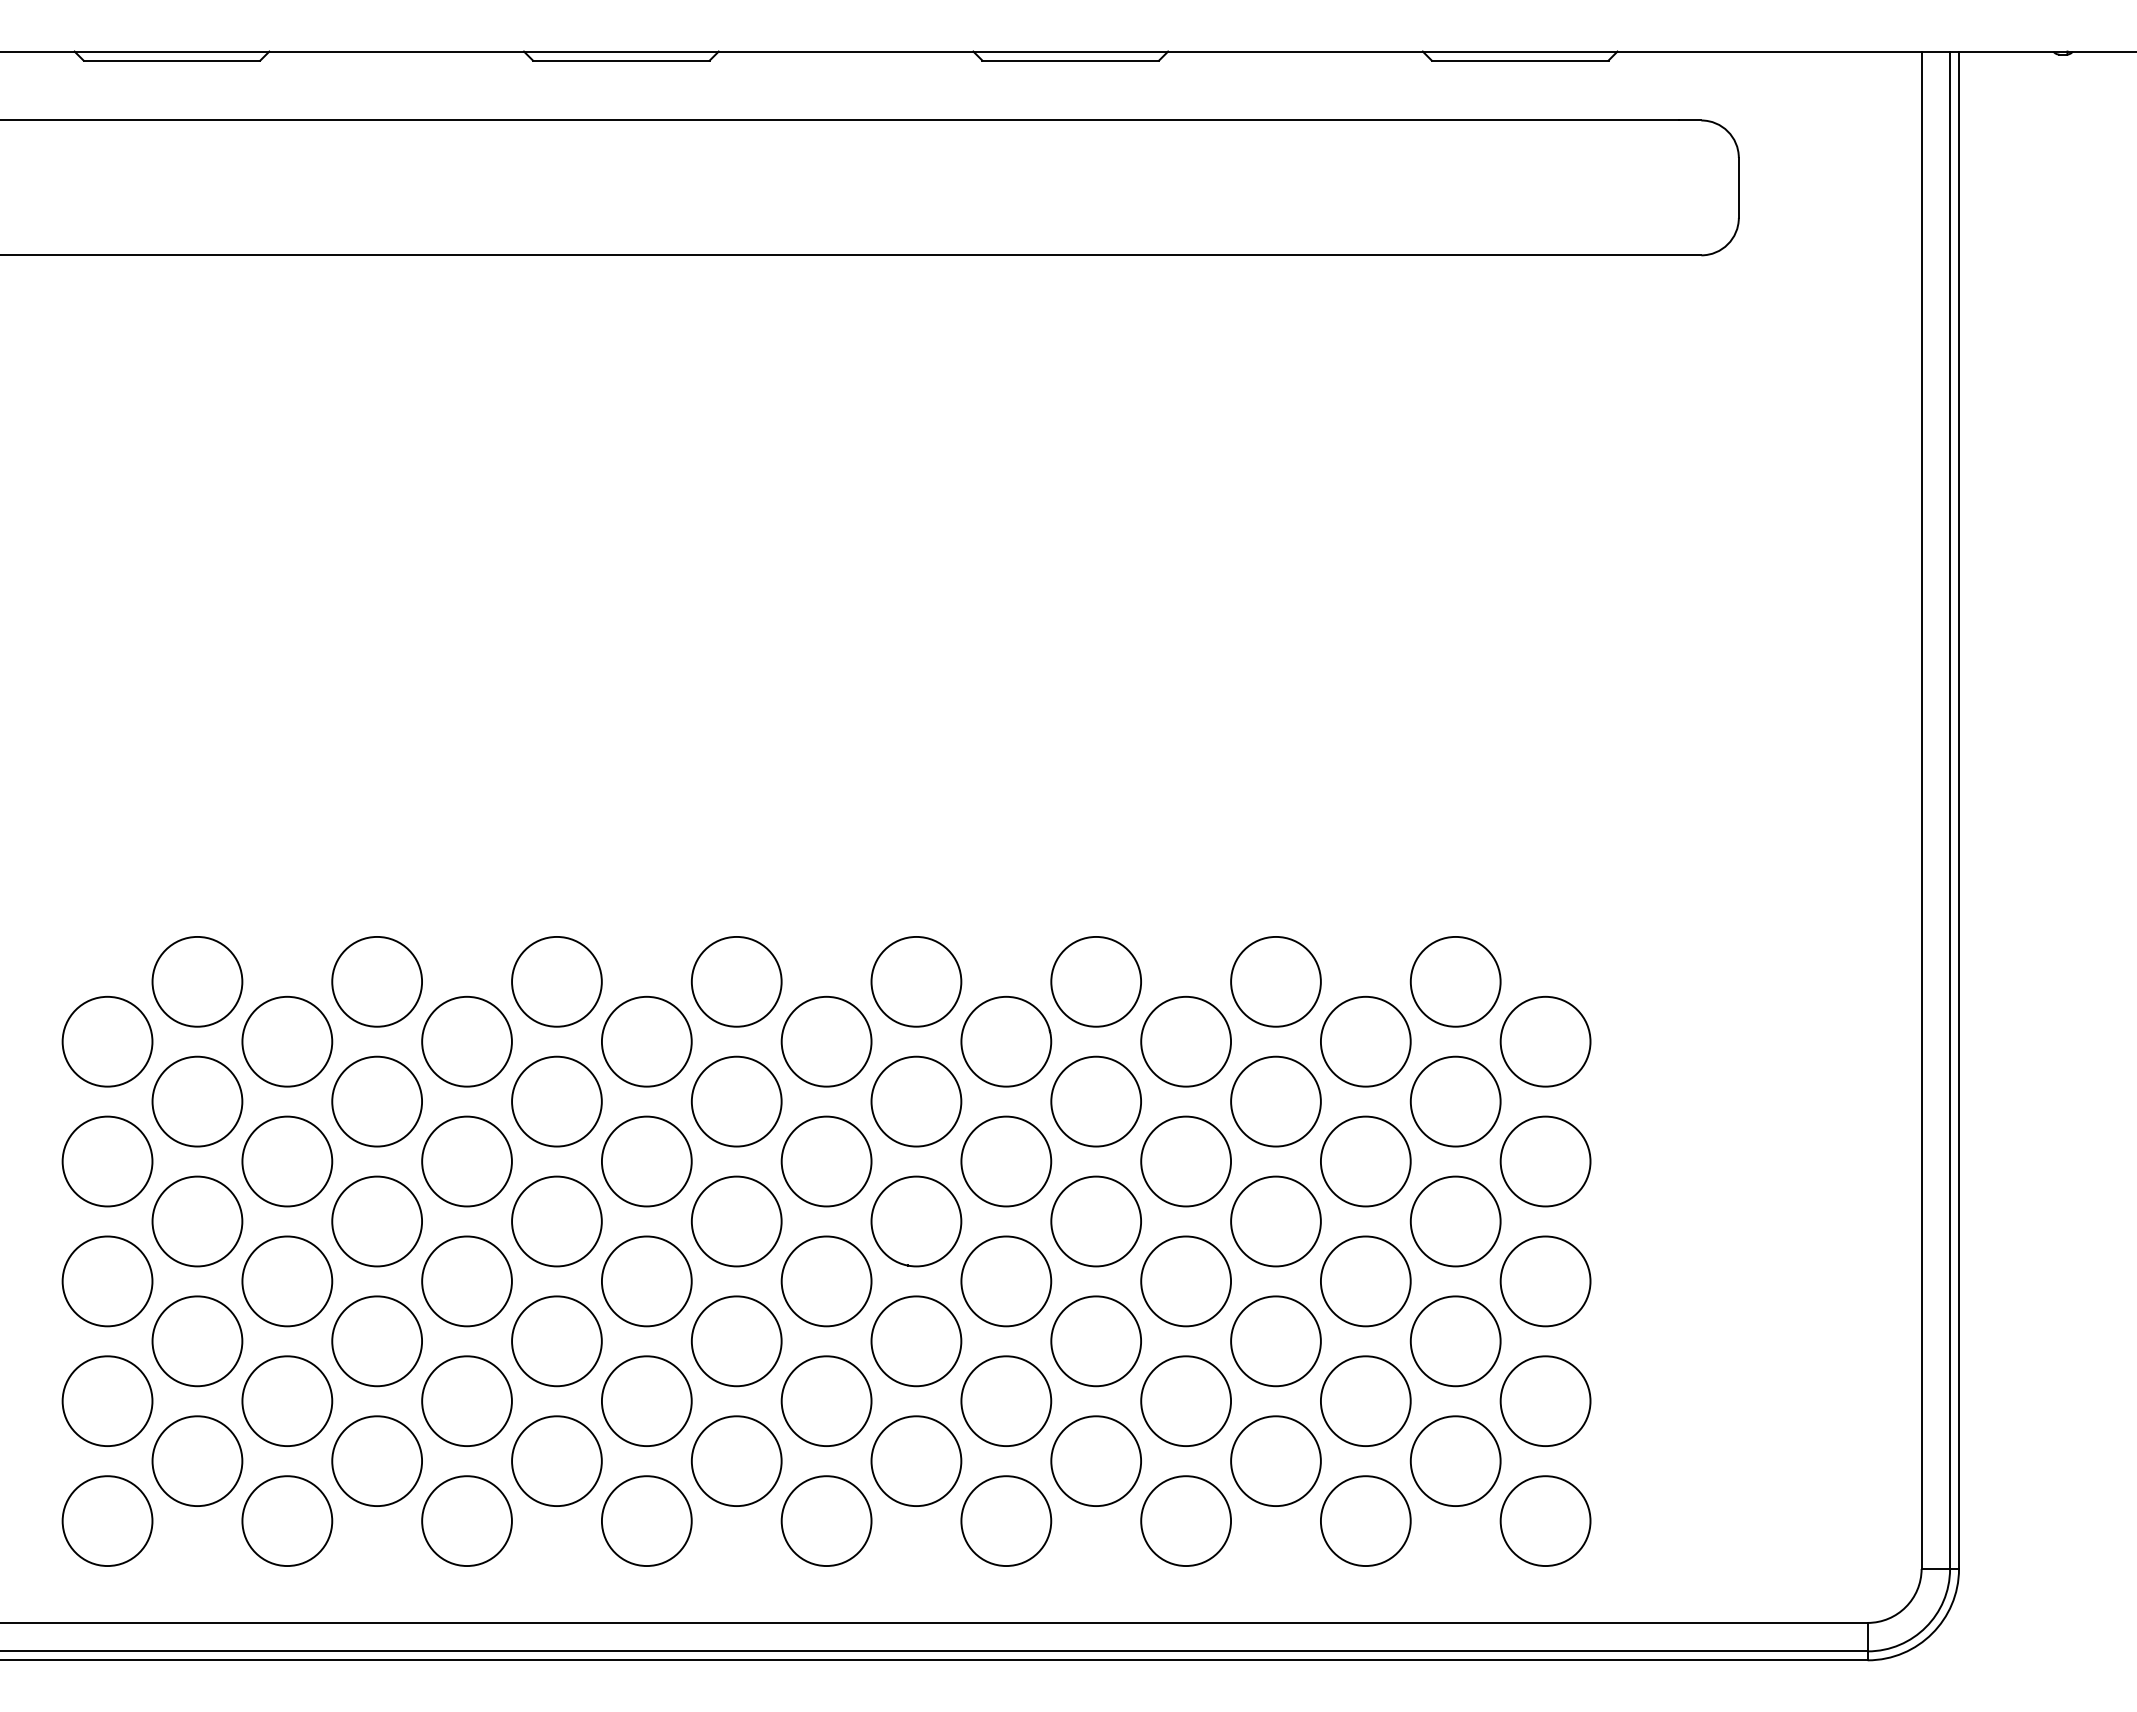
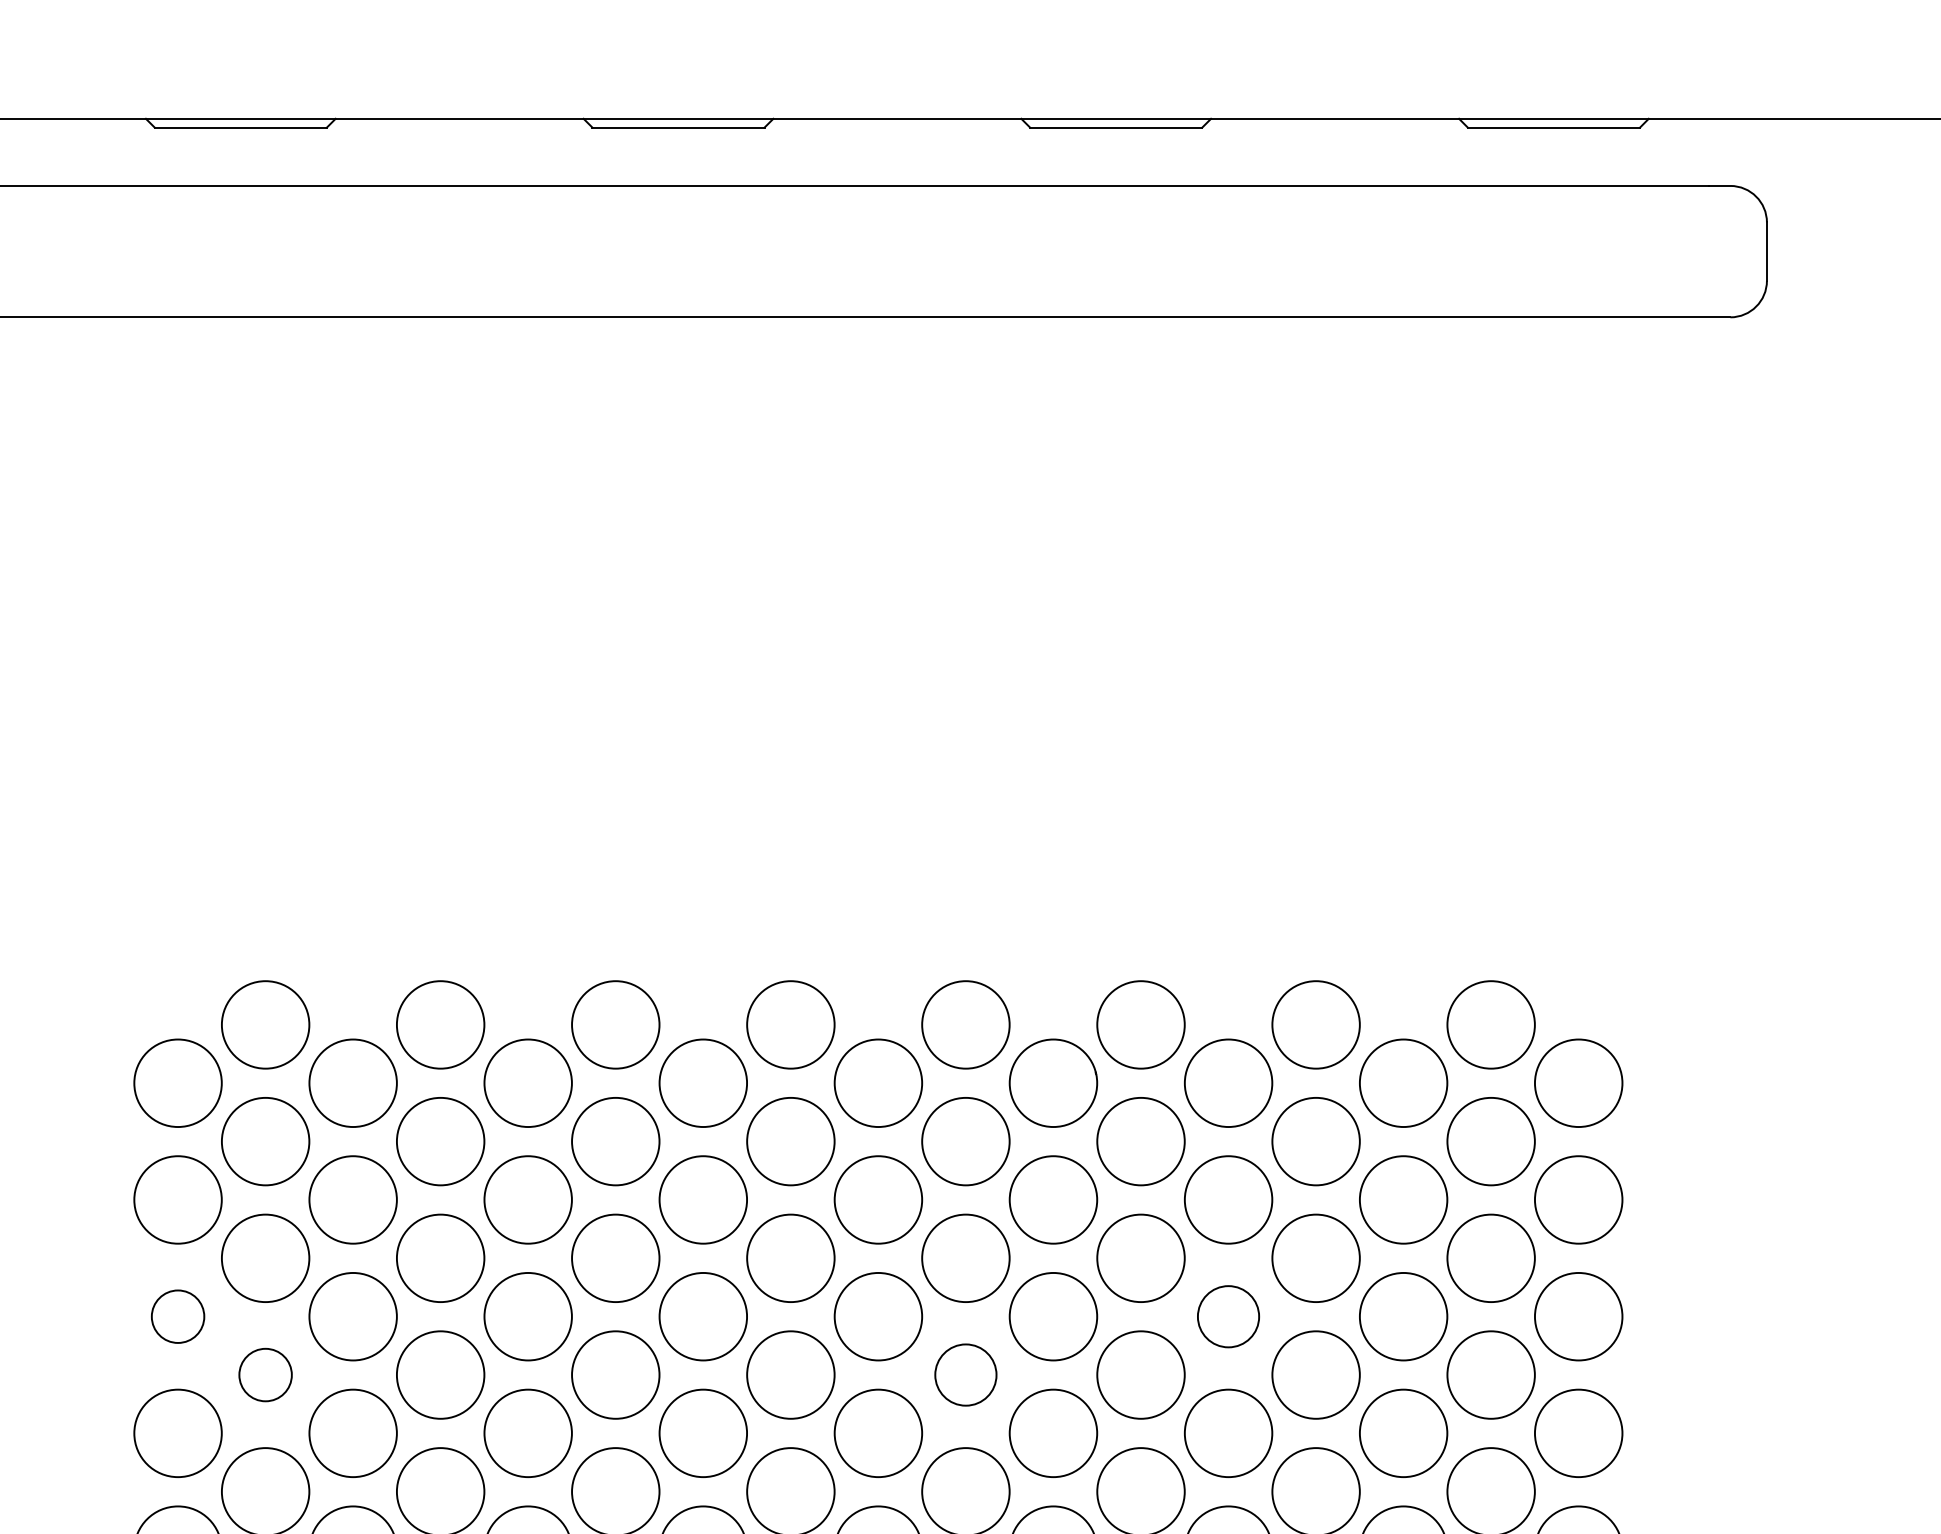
circle: (107, 1281) -> (178, 1316), size x0.6
circle: (1185, 1281) -> (1227, 1316), size x0.7
circle: (197, 1341) -> (265, 1375), size x0.6
circle: (916, 1341) -> (965, 1375), size x0.7

